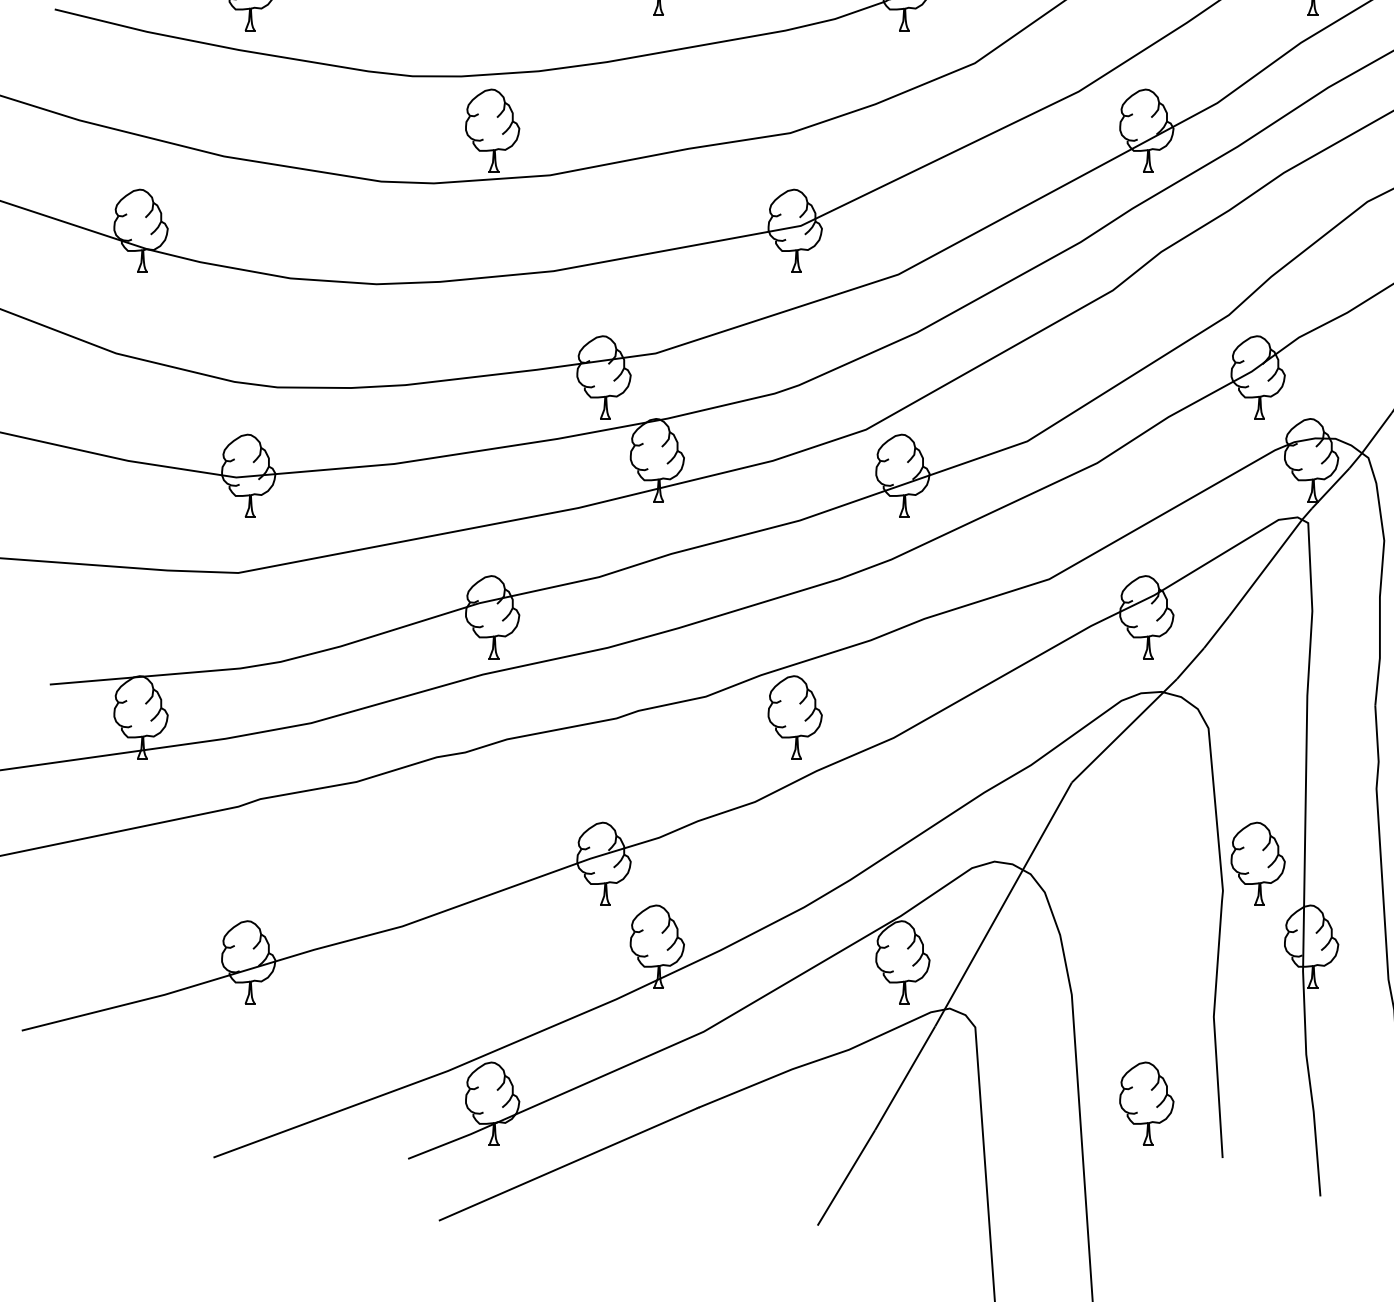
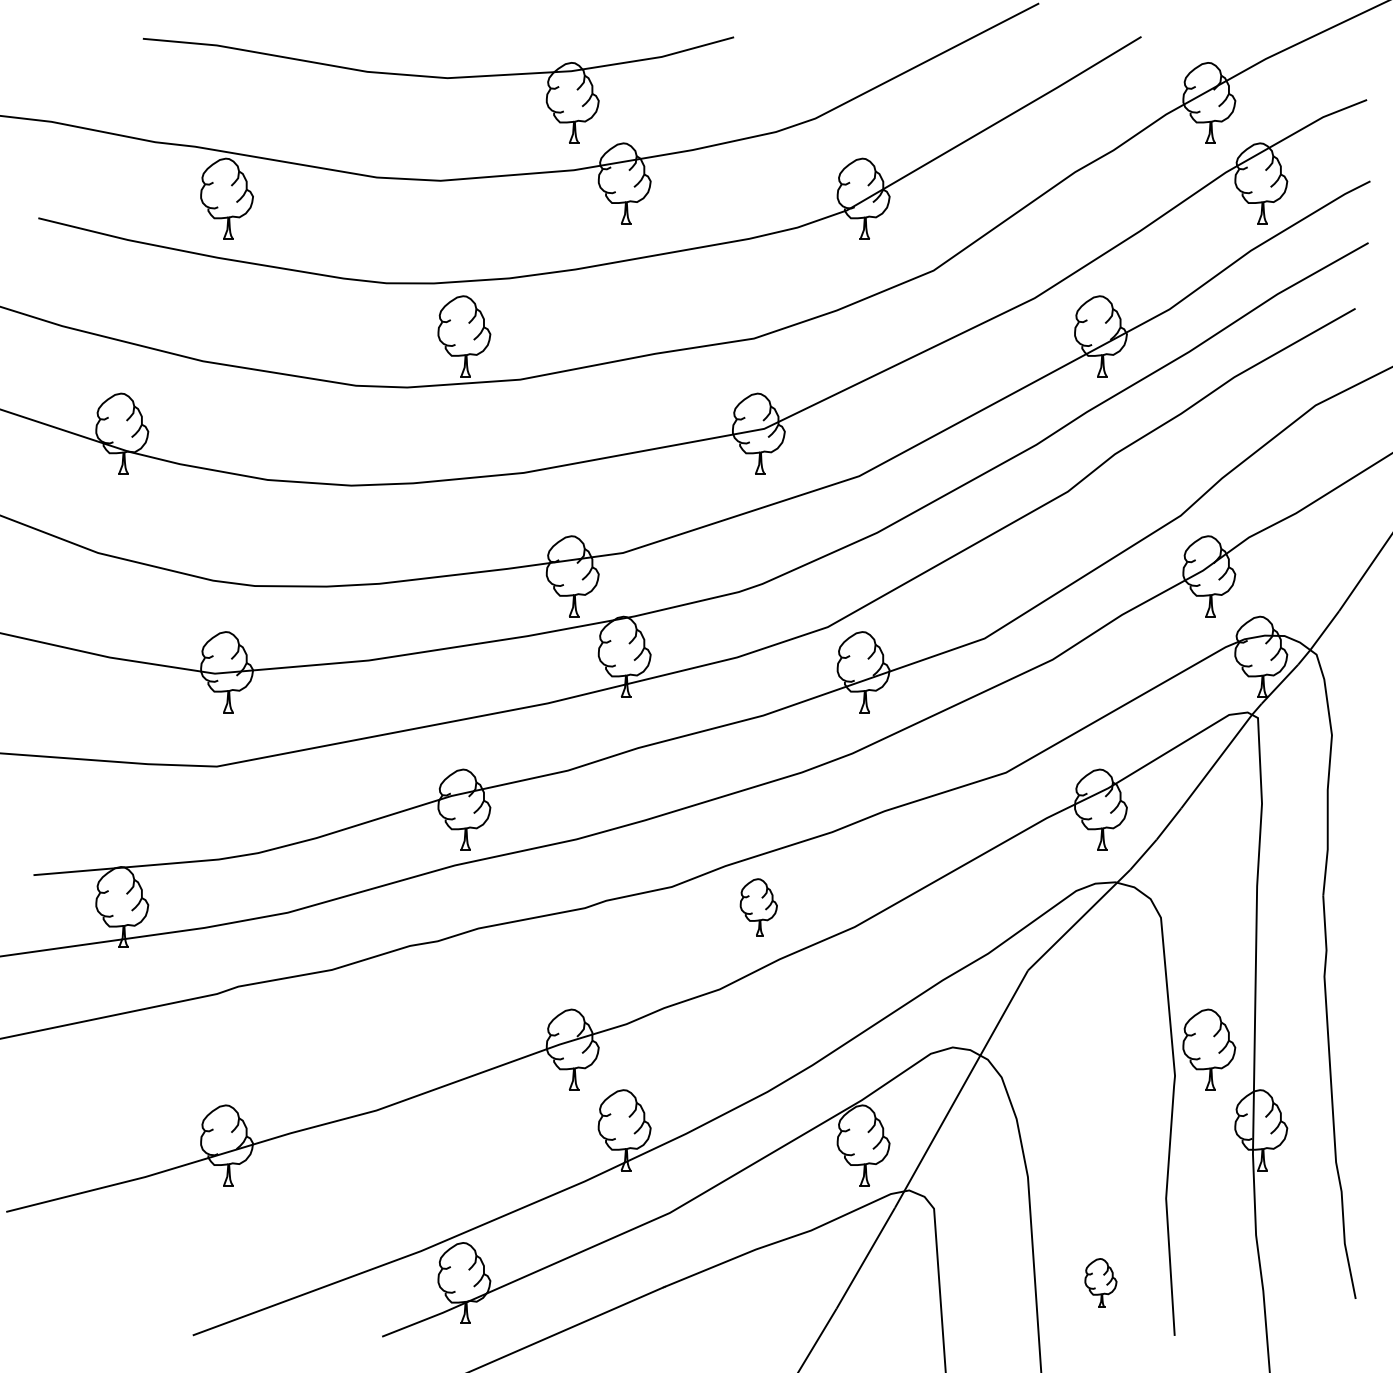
part: (794, 717) -> (758, 907), size x0.7
part: (1146, 1103) -> (1100, 1282), size x0.6

